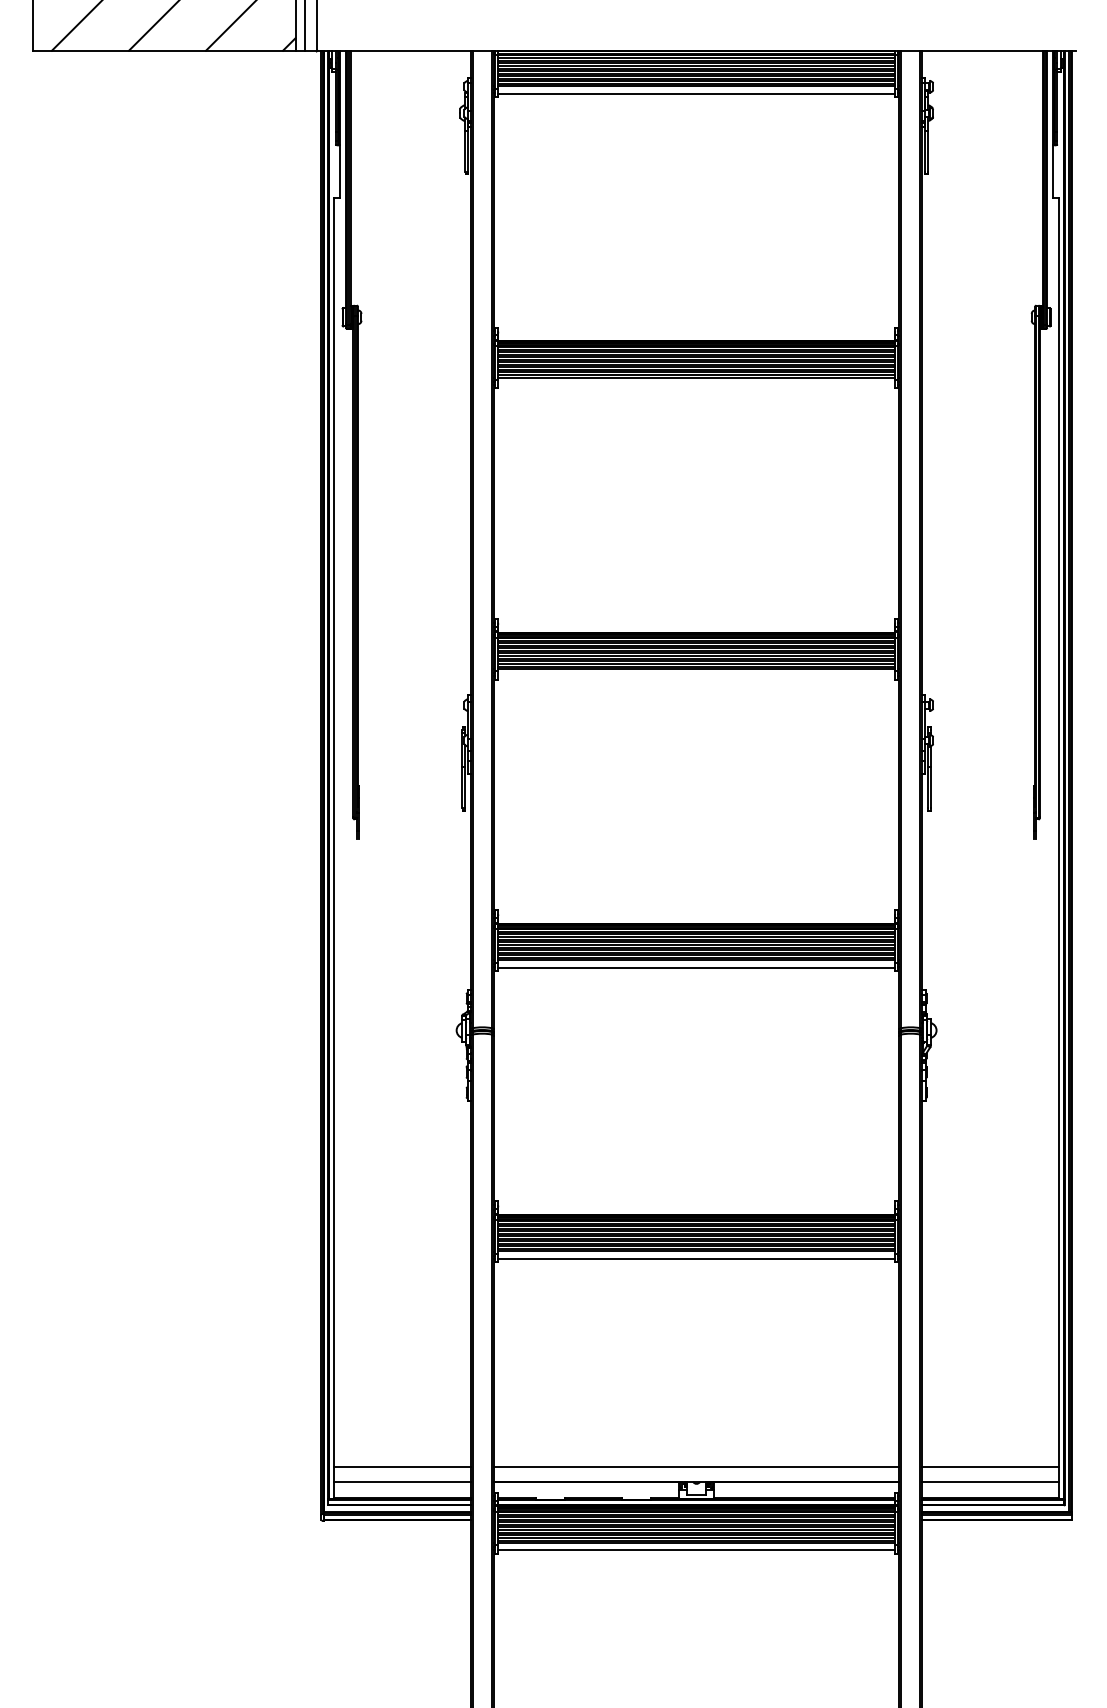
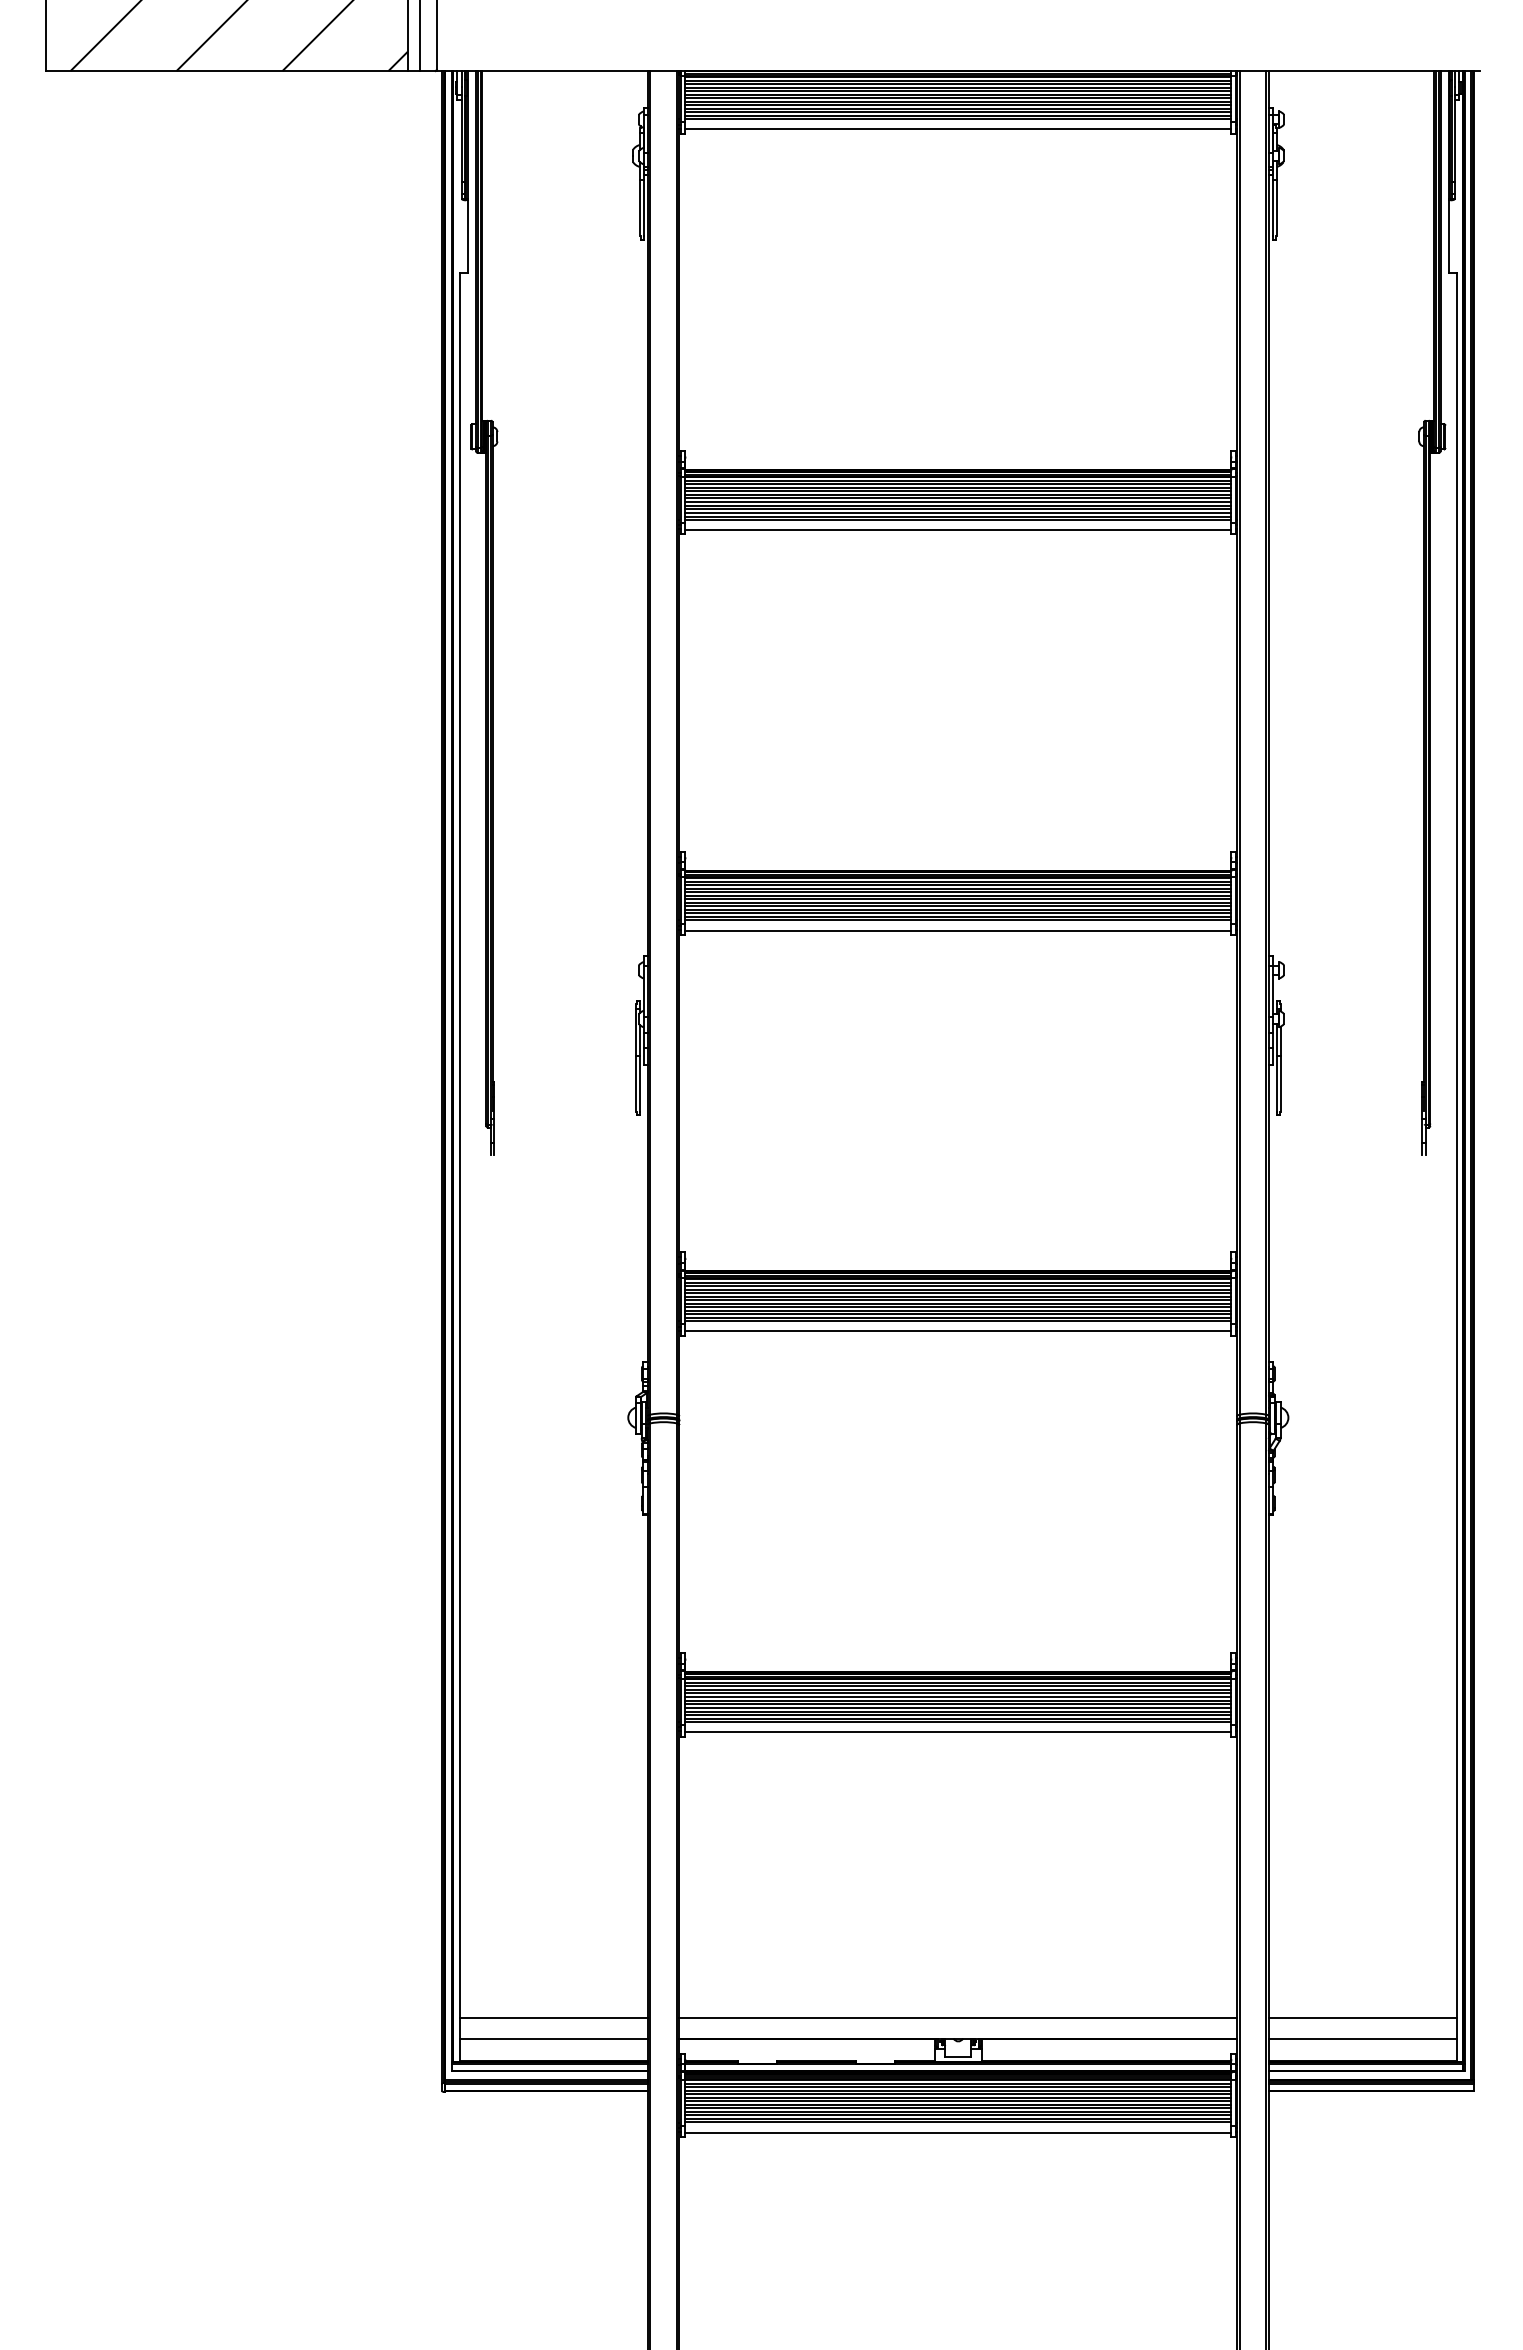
line: (696, 385) -> (958, 530), added
line: (696, 676) -> (958, 930), added

